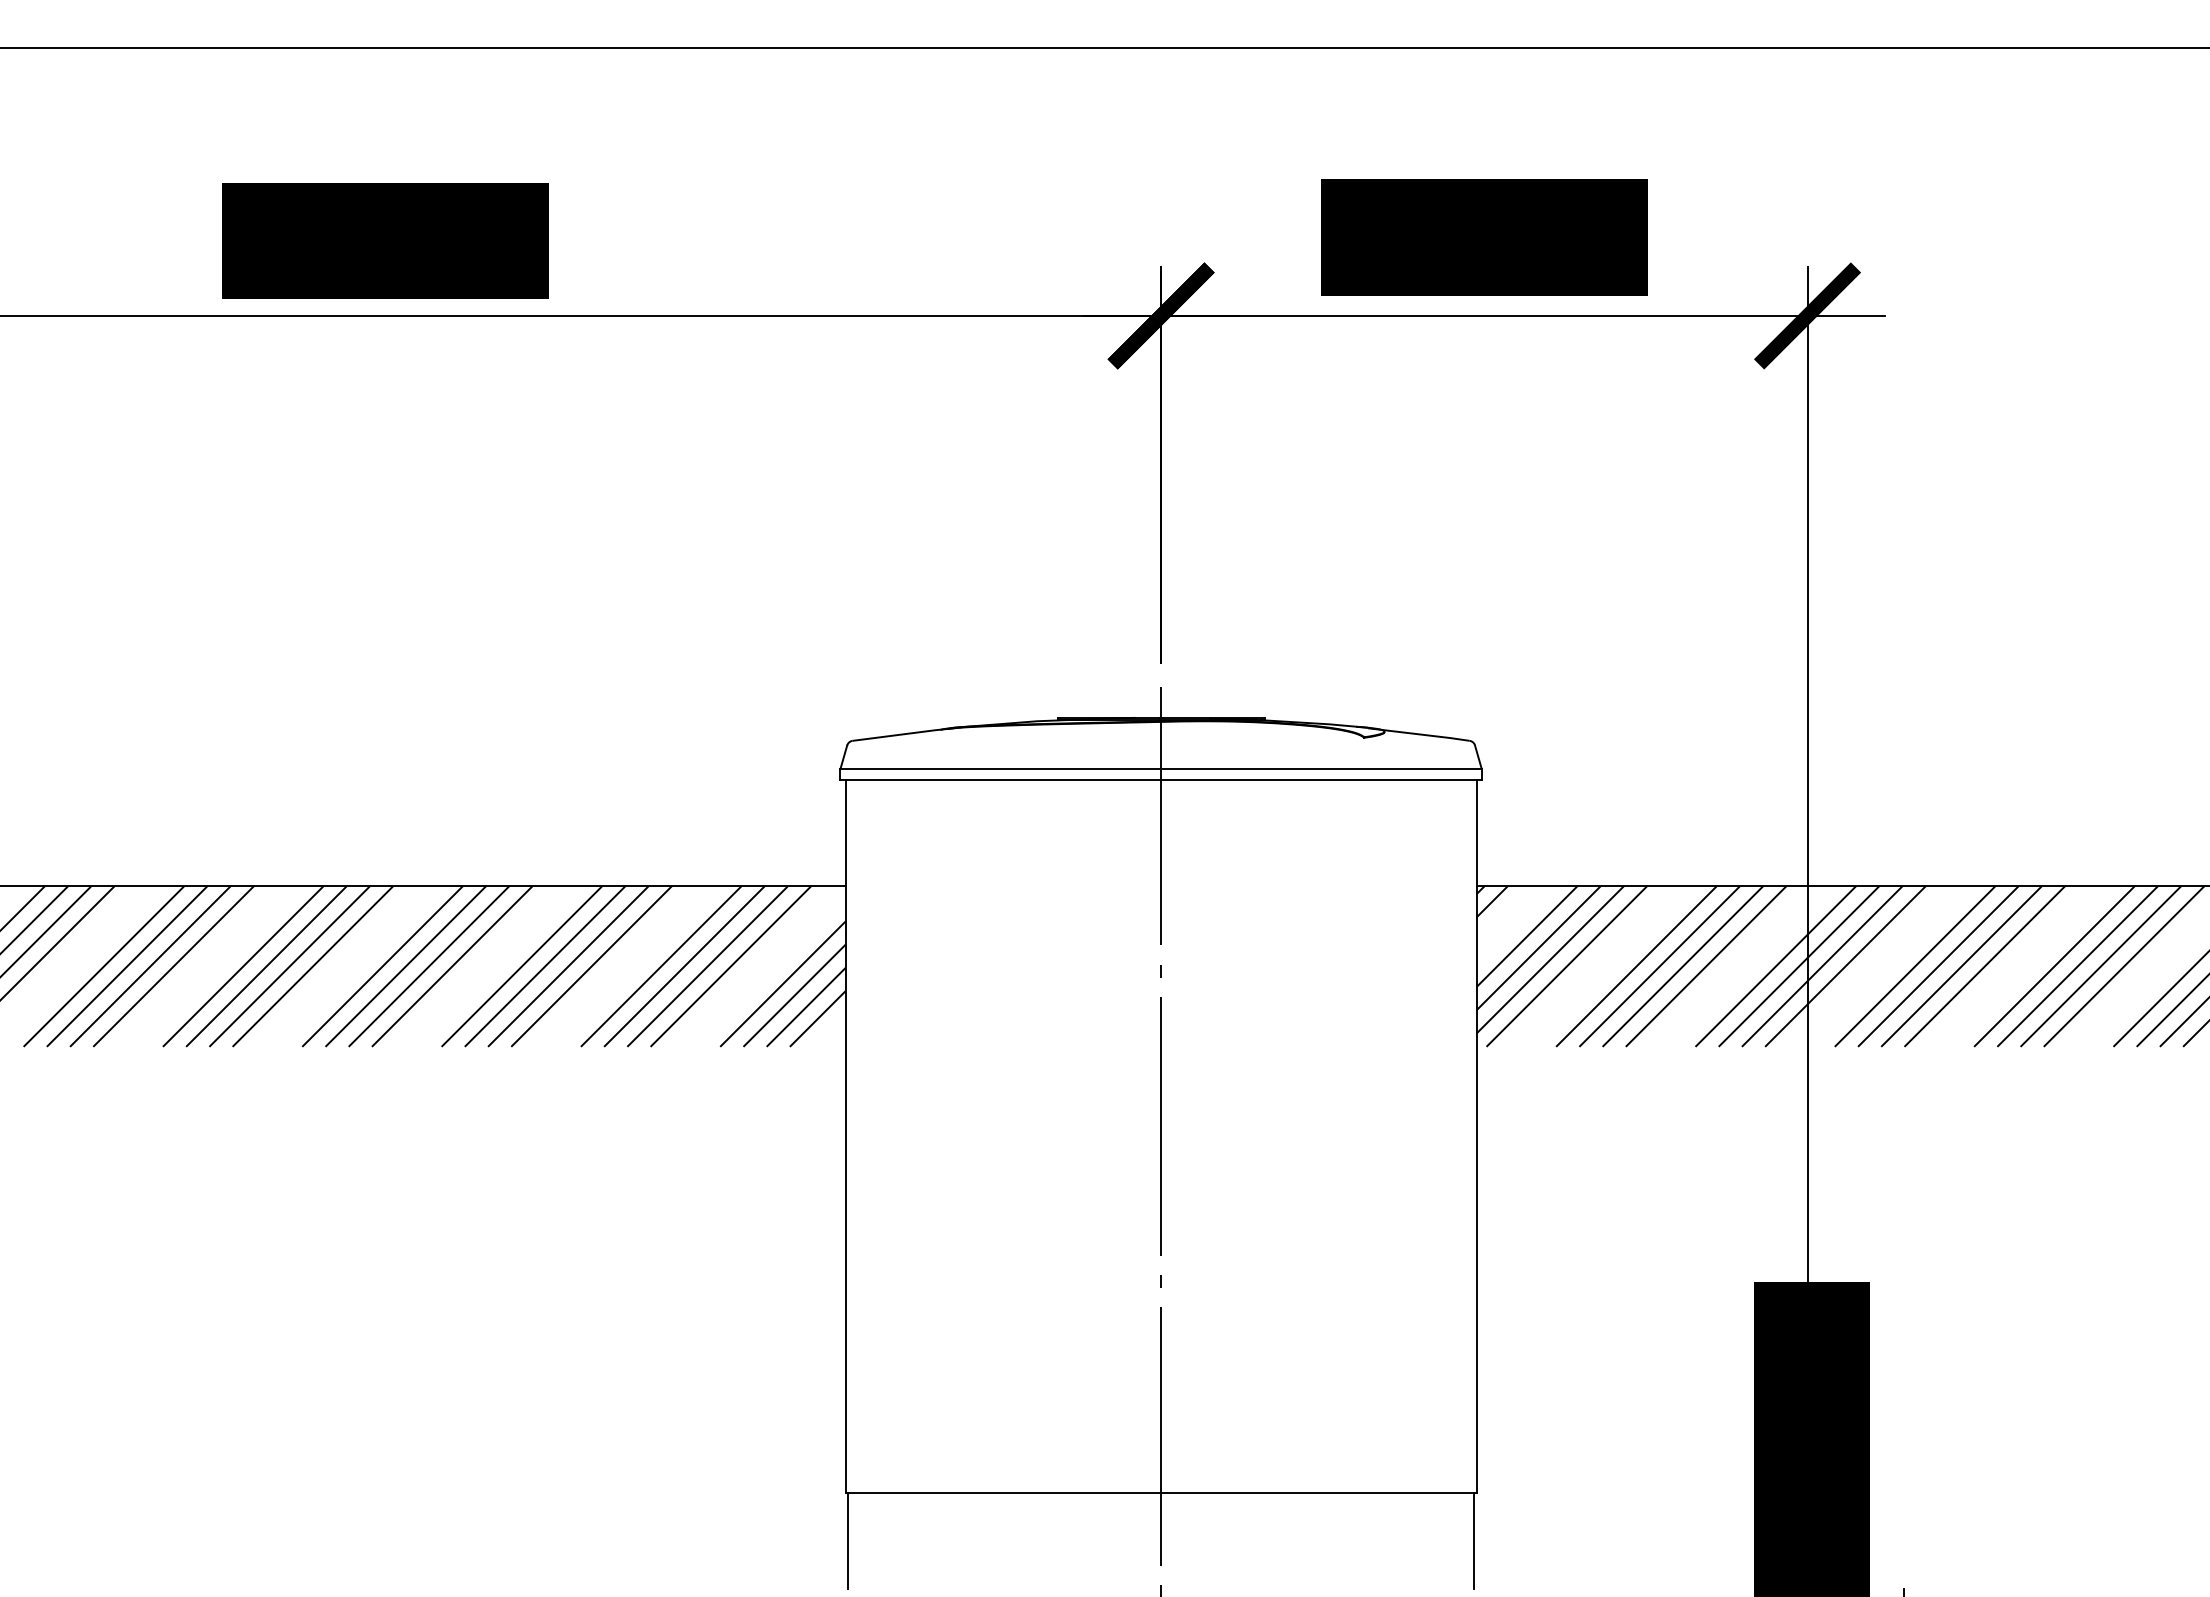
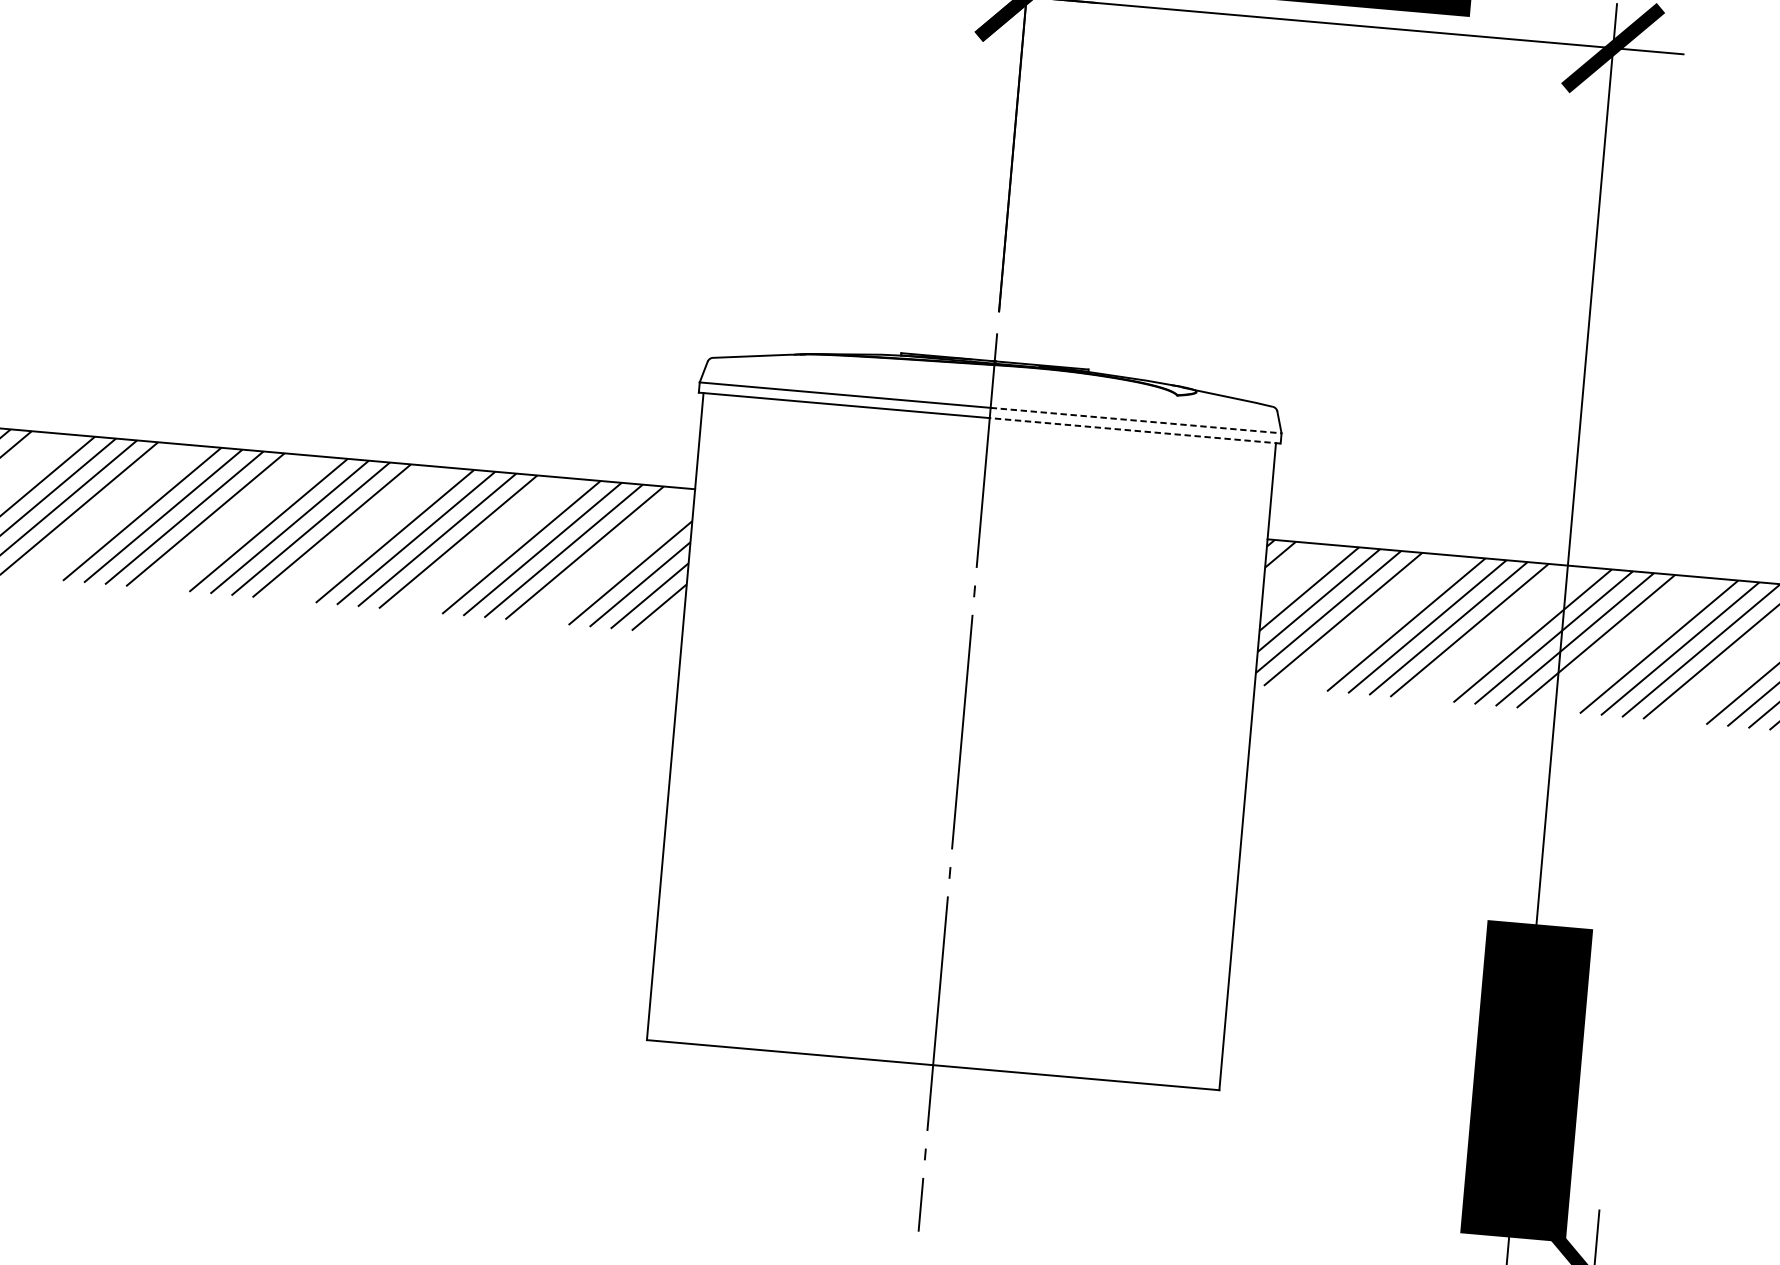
line: (1321, 768) -> (1136, 420), solid -> dashed
line: (1320, 780) -> (1134, 430), solid -> dashed
line: (848, 1540) -> (645, 1083), removed
line: (1473, 1540) -> (1212, 1132), removed

